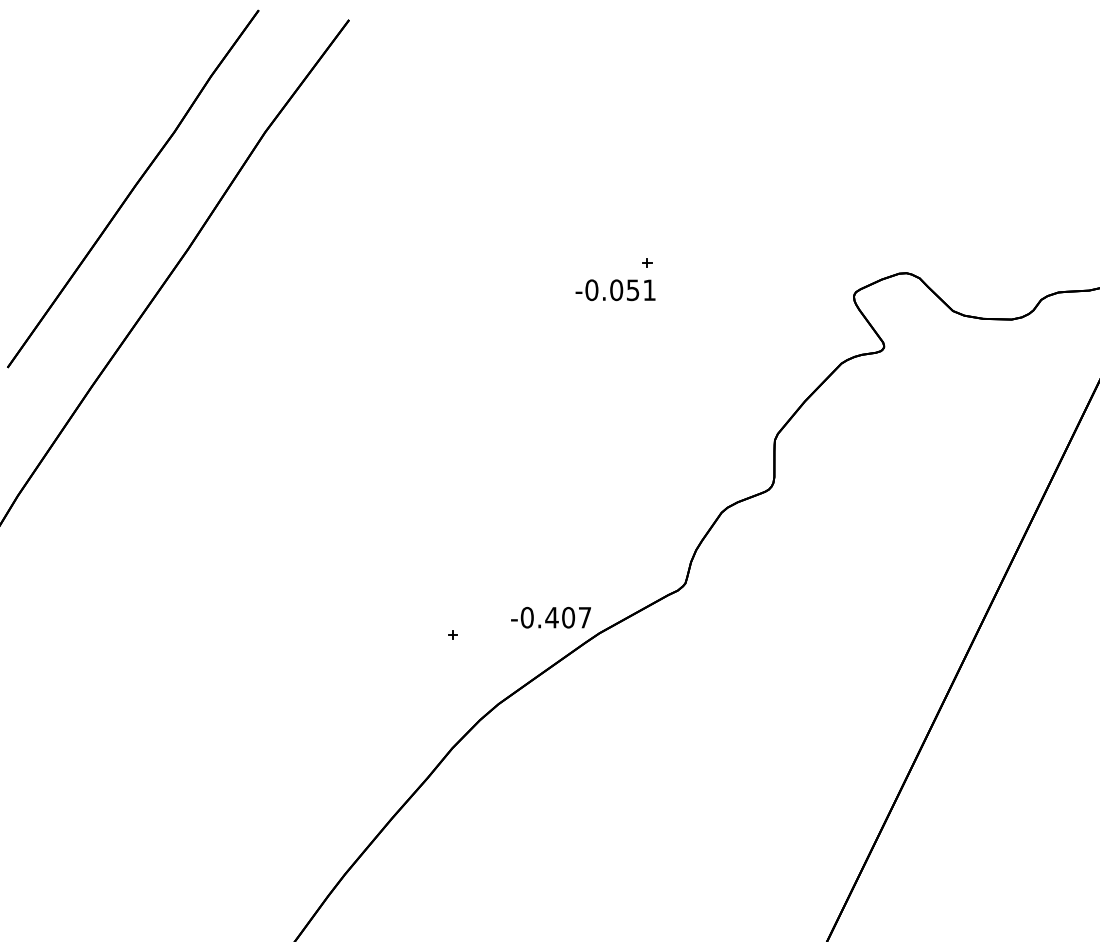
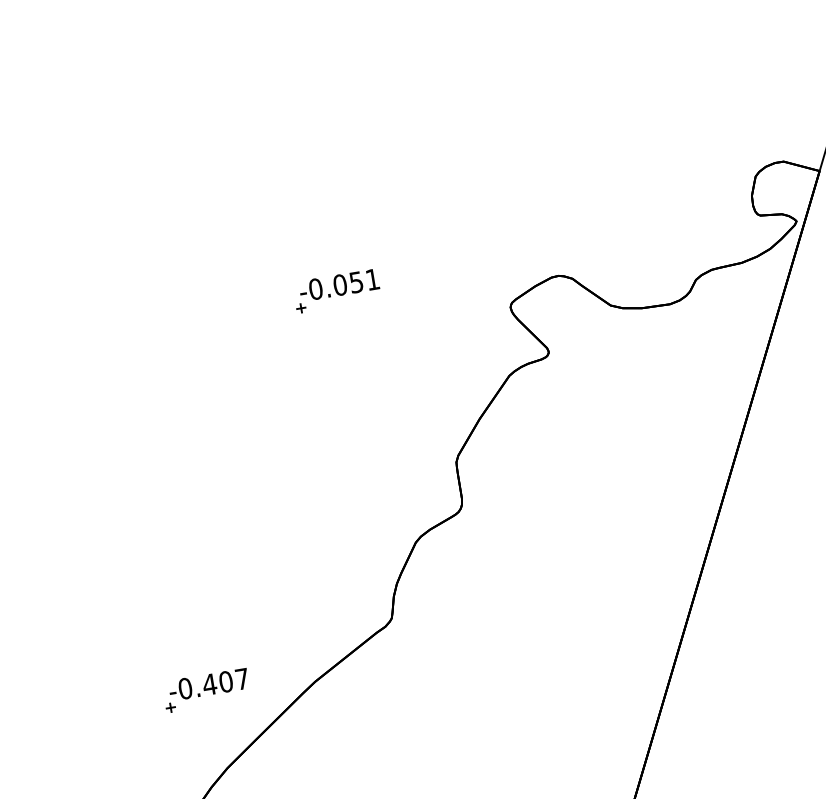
text: (615, 290) -> (339, 285), moved
text: (550, 617) -> (208, 684), moved

